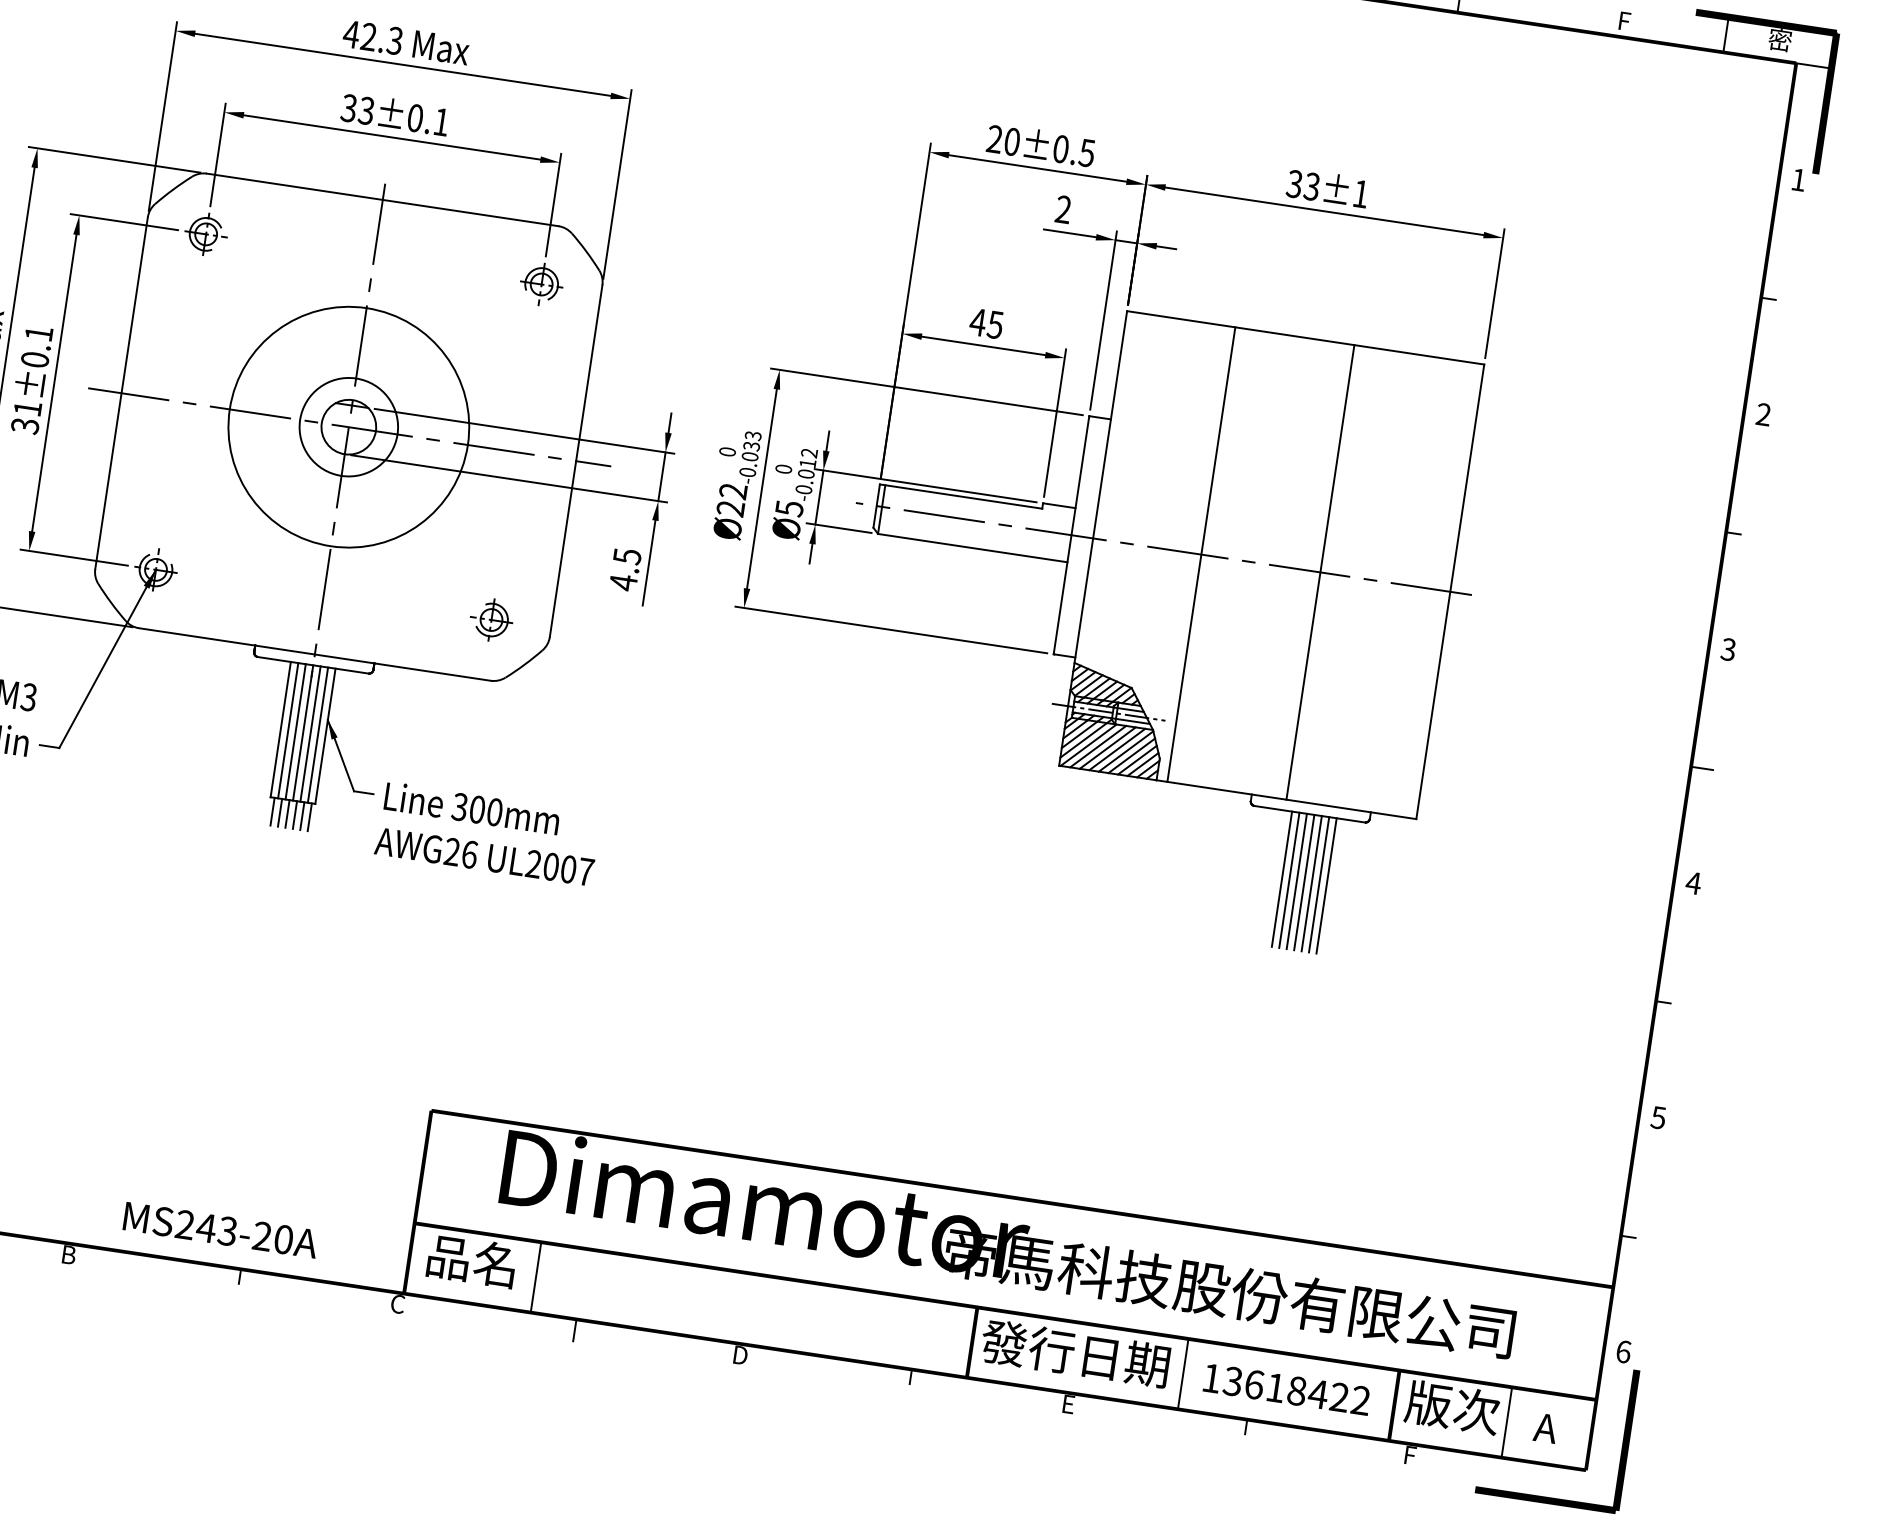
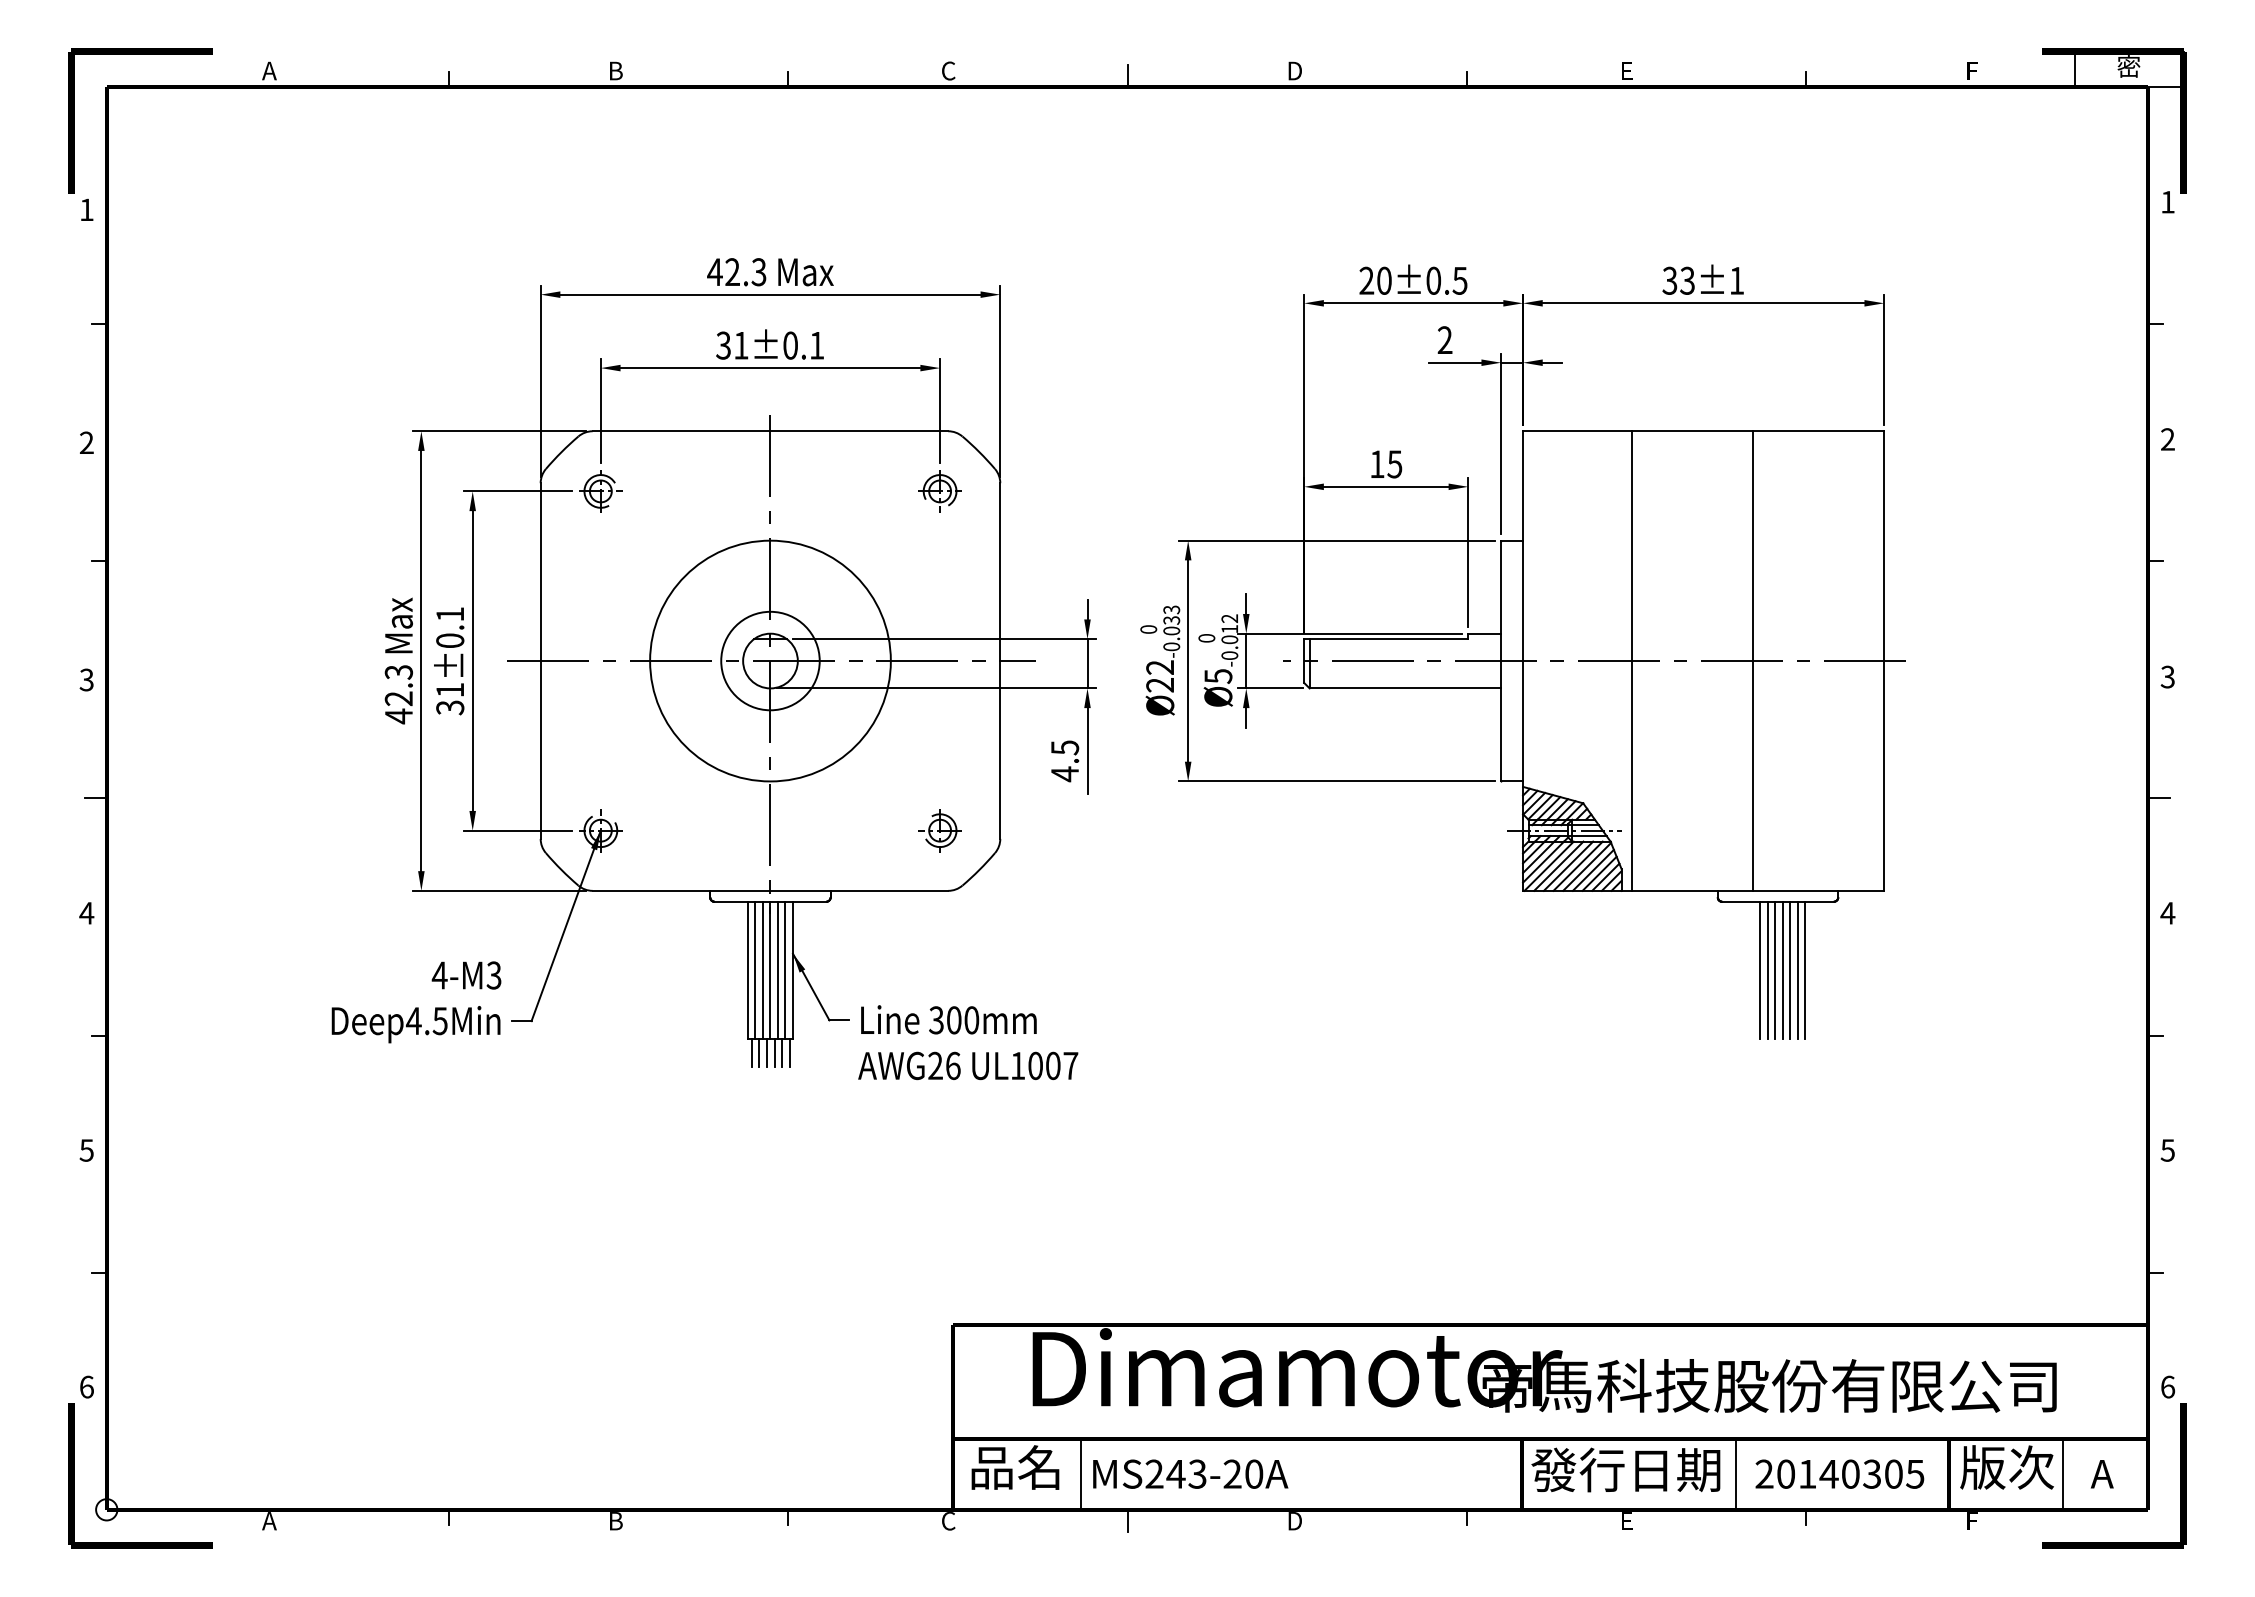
text: (365, 110) -> (740, 345), 33±0.1 -> 31±0.1
text: (978, 321) -> (1377, 463), 45 -> 15
text: (533, 863) -> (1017, 1065), UL2007 -> UL1007
text: (220, 1229) -> (1190, 1473), moved
text: (1286, 1388) -> (1839, 1473), 13618422 -> 20140305

